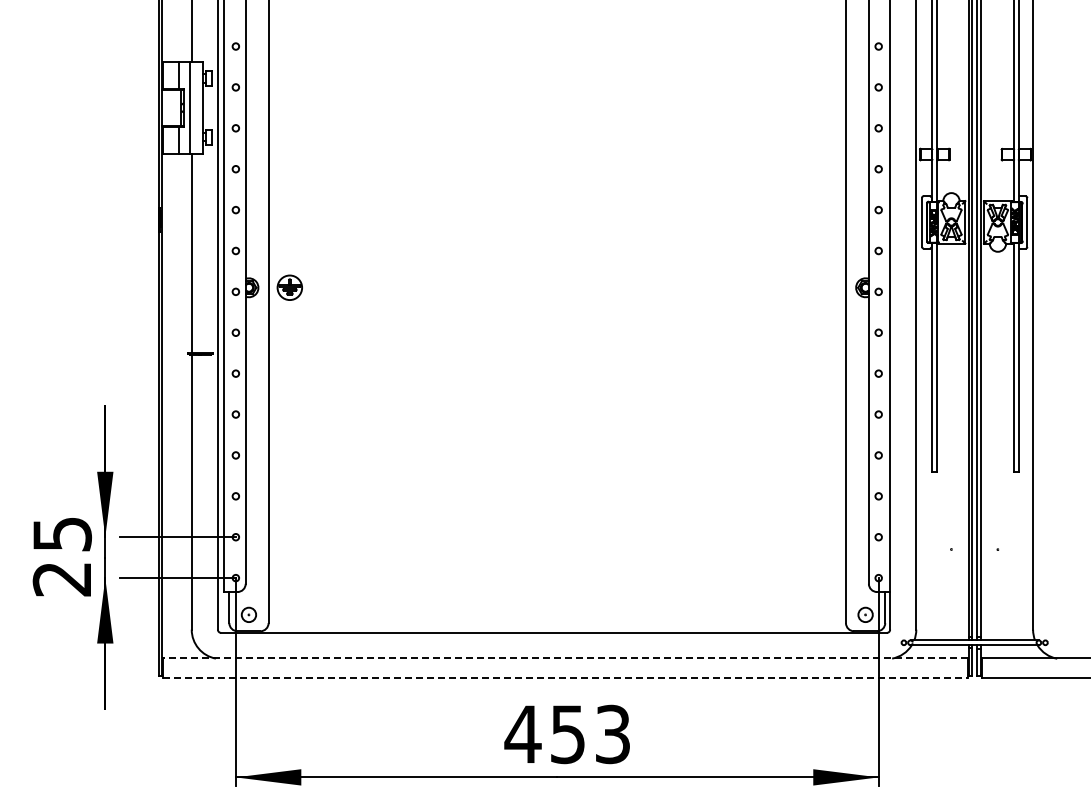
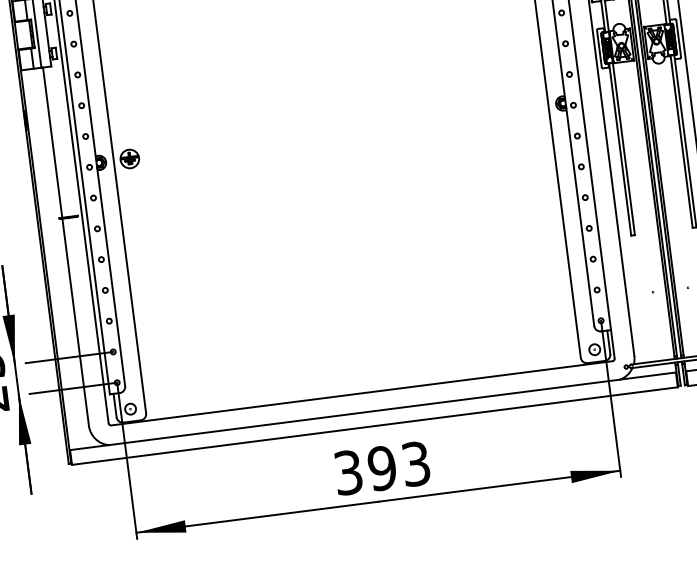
line: (564, 658) -> (372, 411), dashed -> solid
line: (565, 677) -> (374, 425), dashed -> solid
text: (544, 734) -> (364, 470), 453 -> 393

